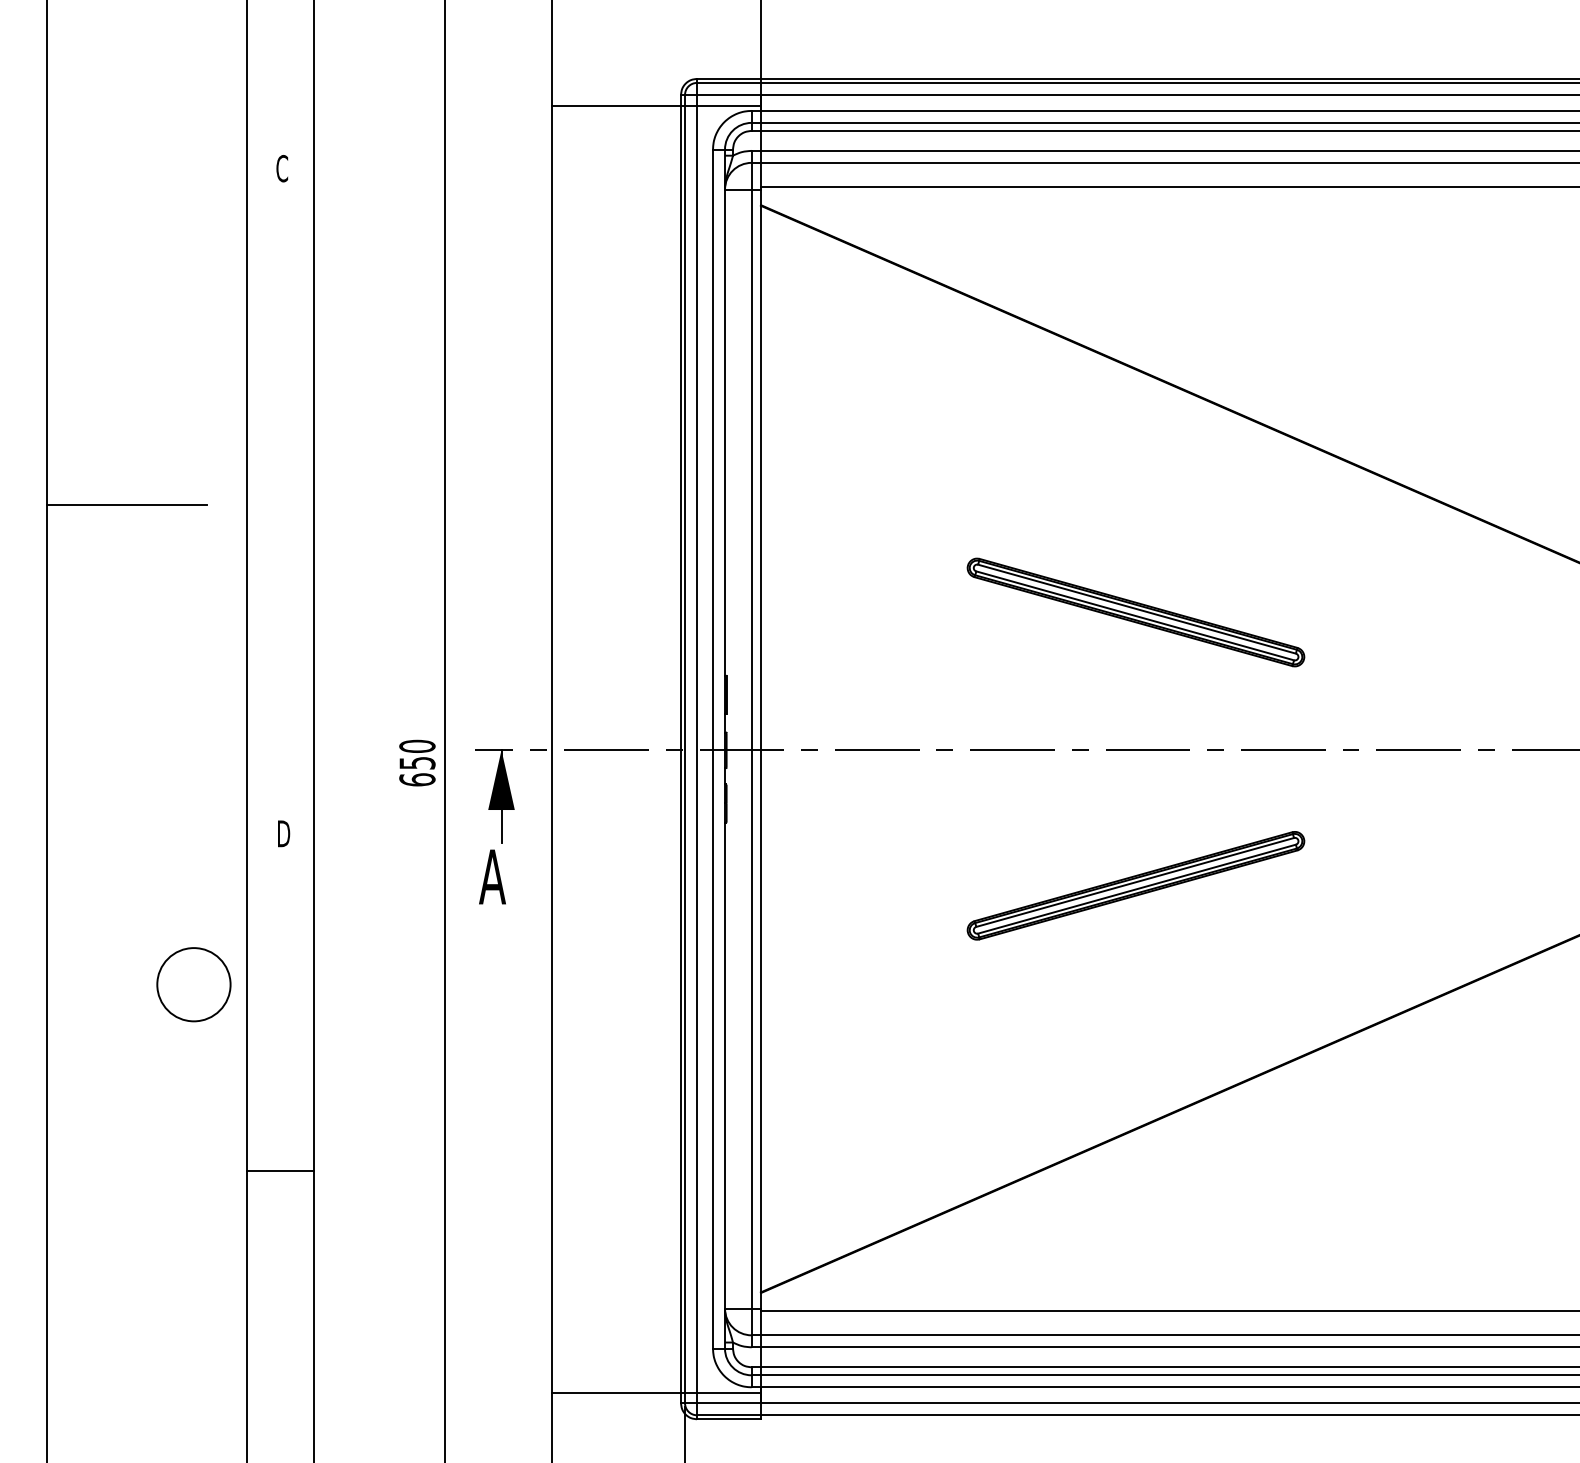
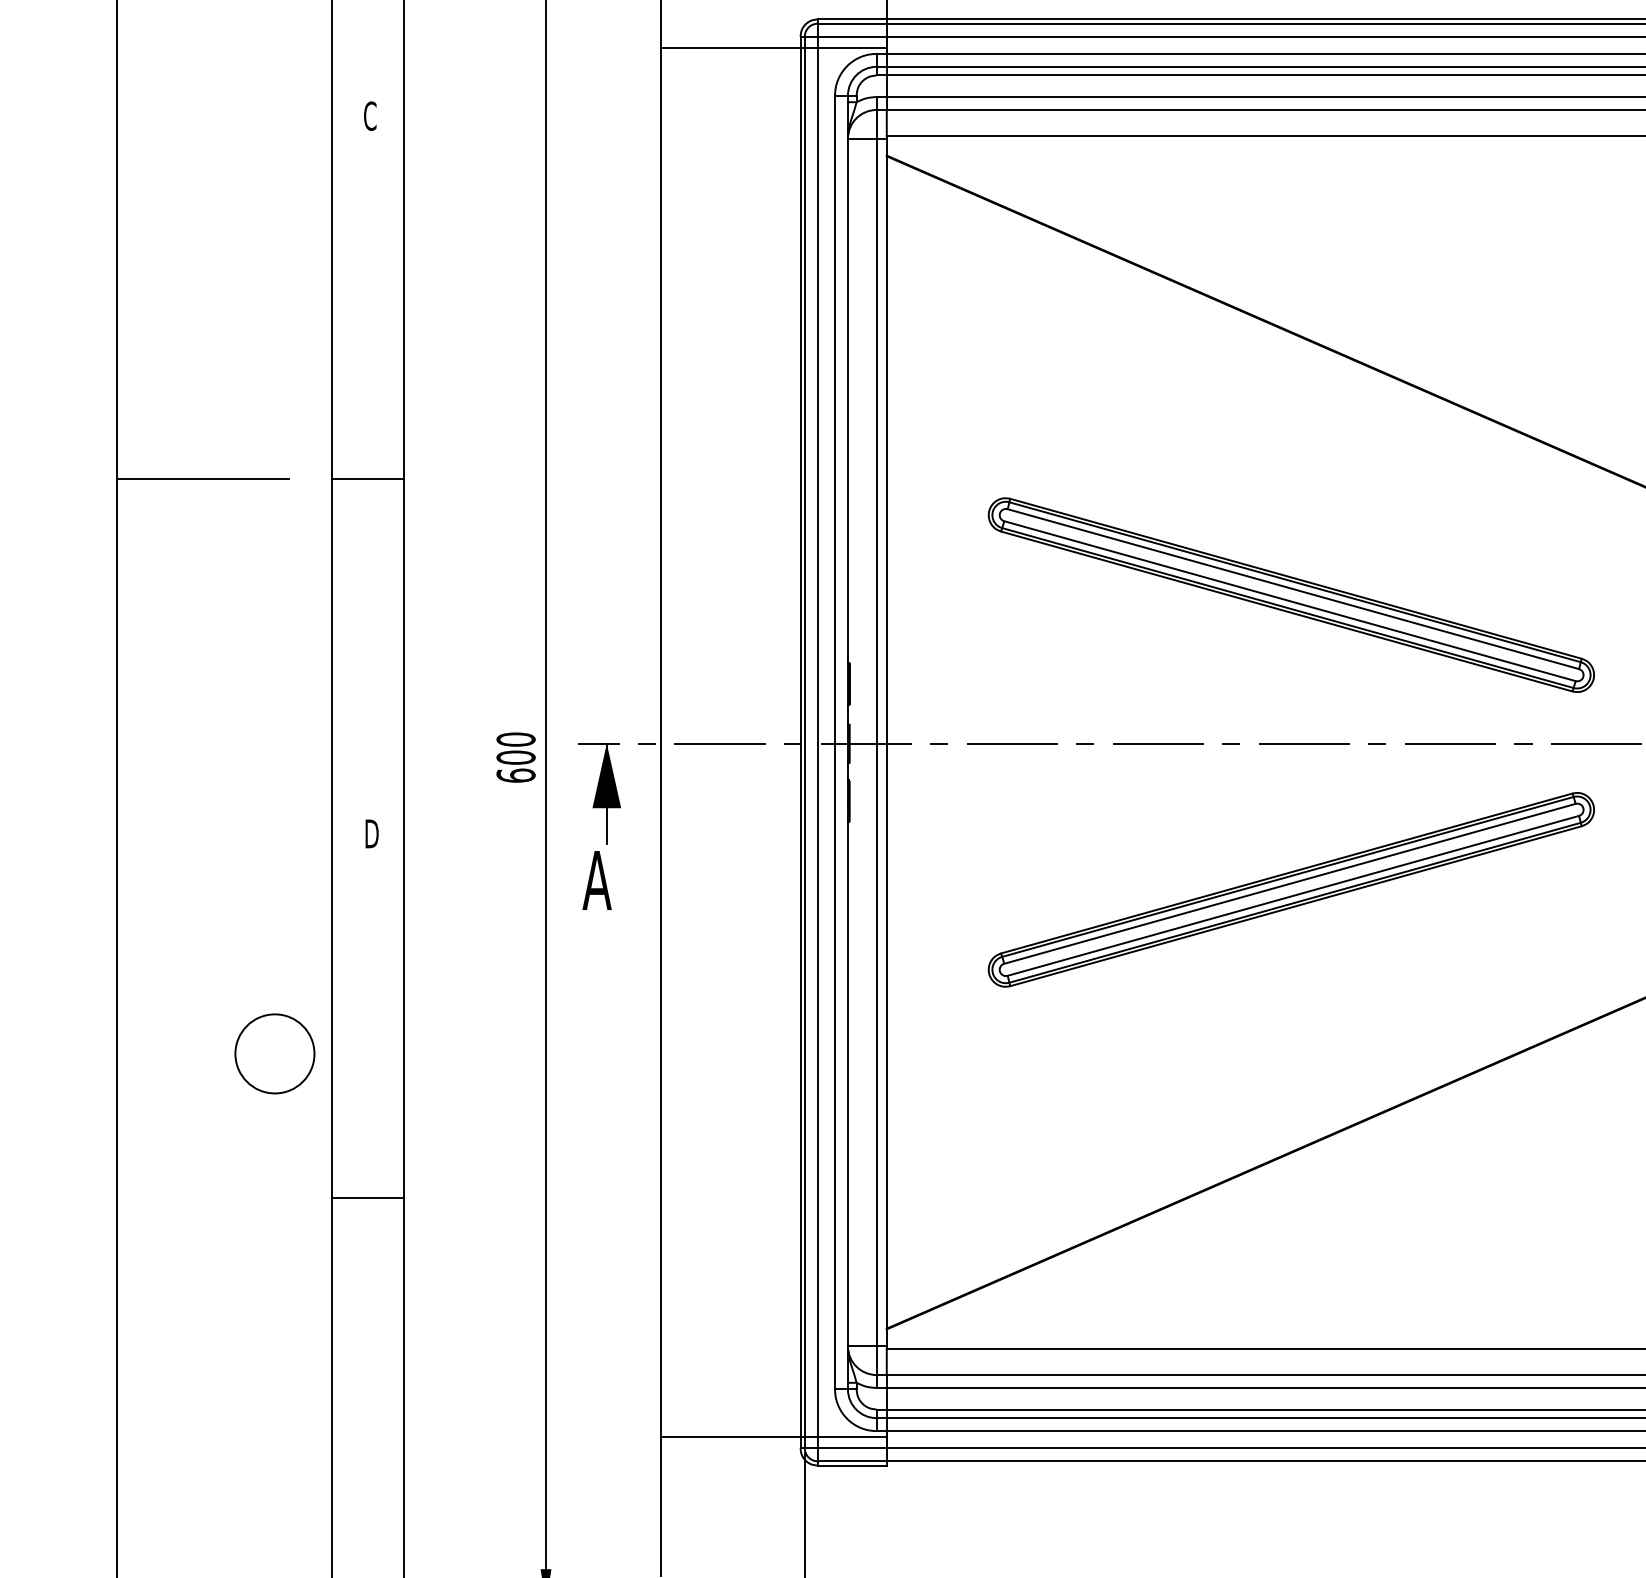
line: (280, 504) -> (368, 478), added
part: (1135, 612) -> (1290, 595), size x1.67
text: (417, 762) -> (516, 756), 650 -> 600
part: (1135, 885) -> (1290, 889), size x1.67
circle: (193, 984) -> (274, 1053), moved

